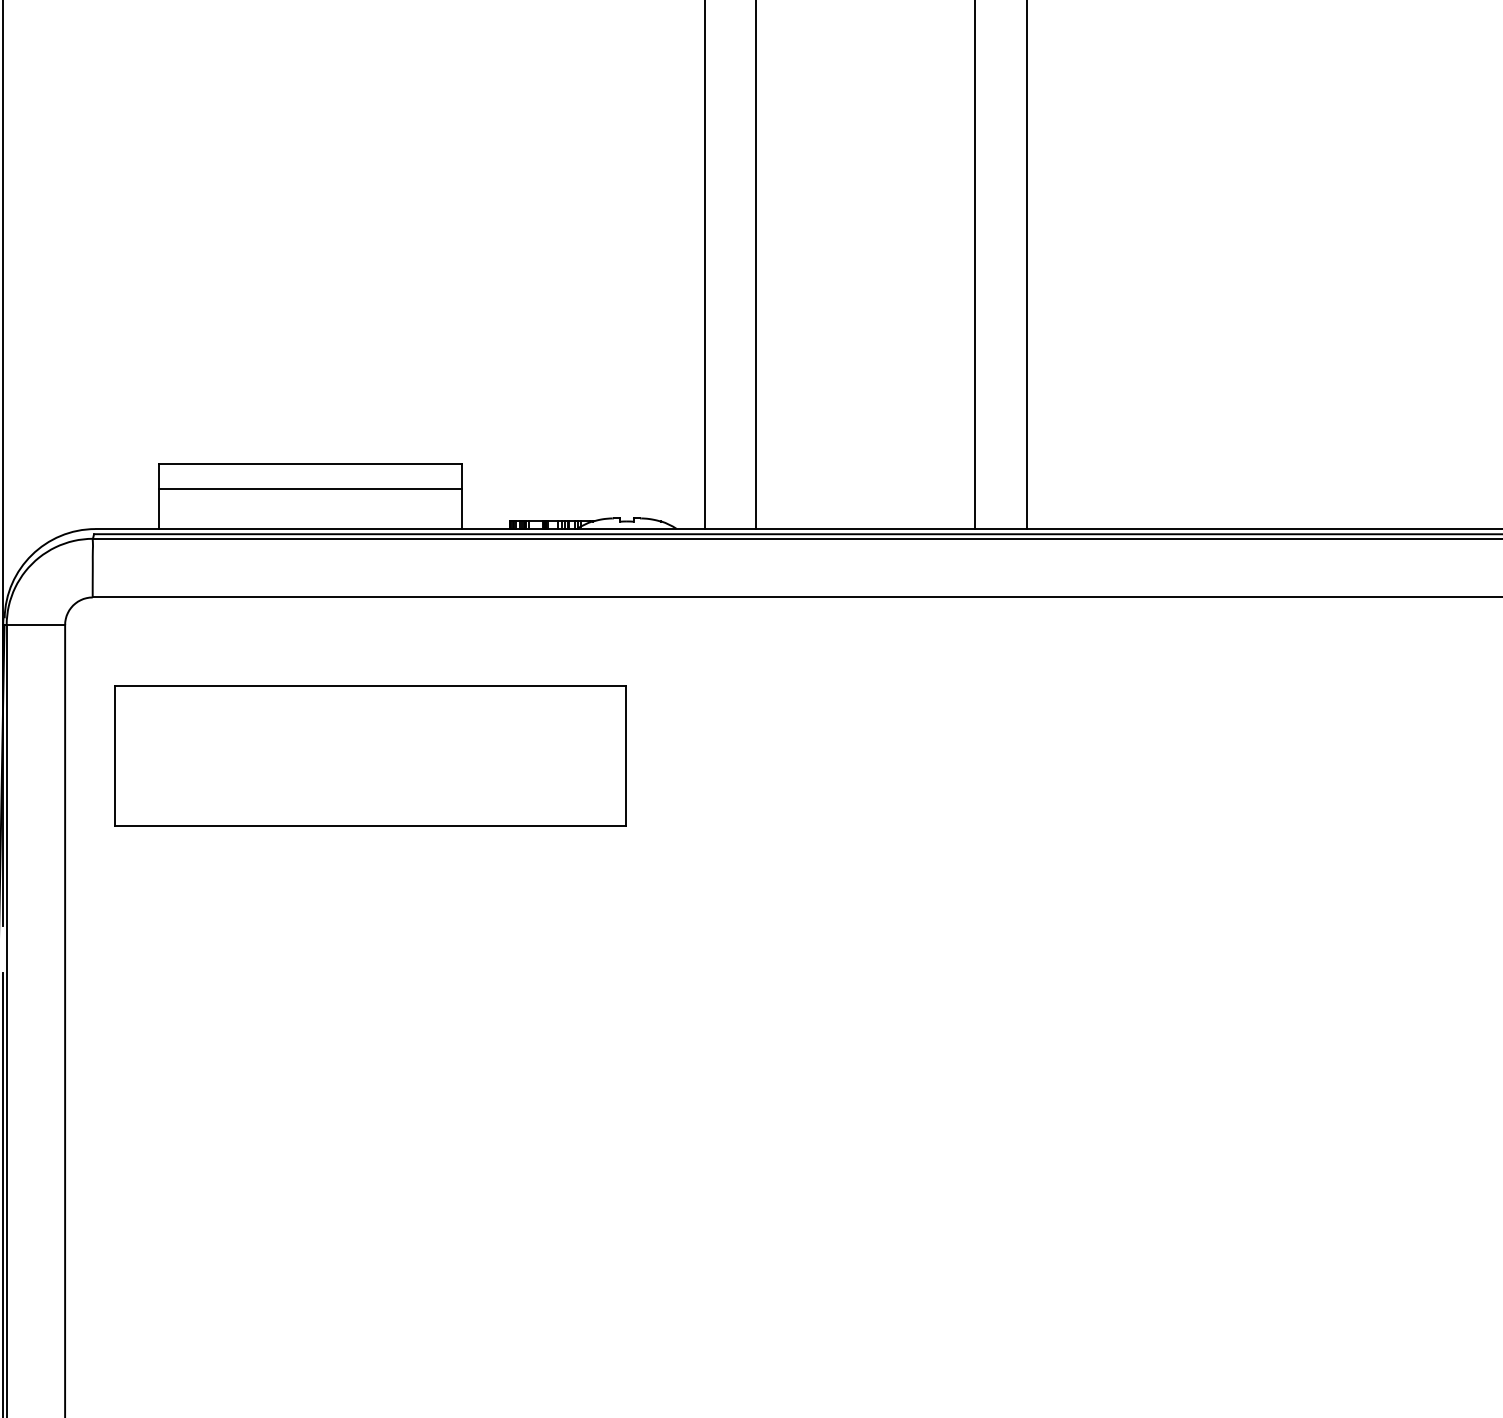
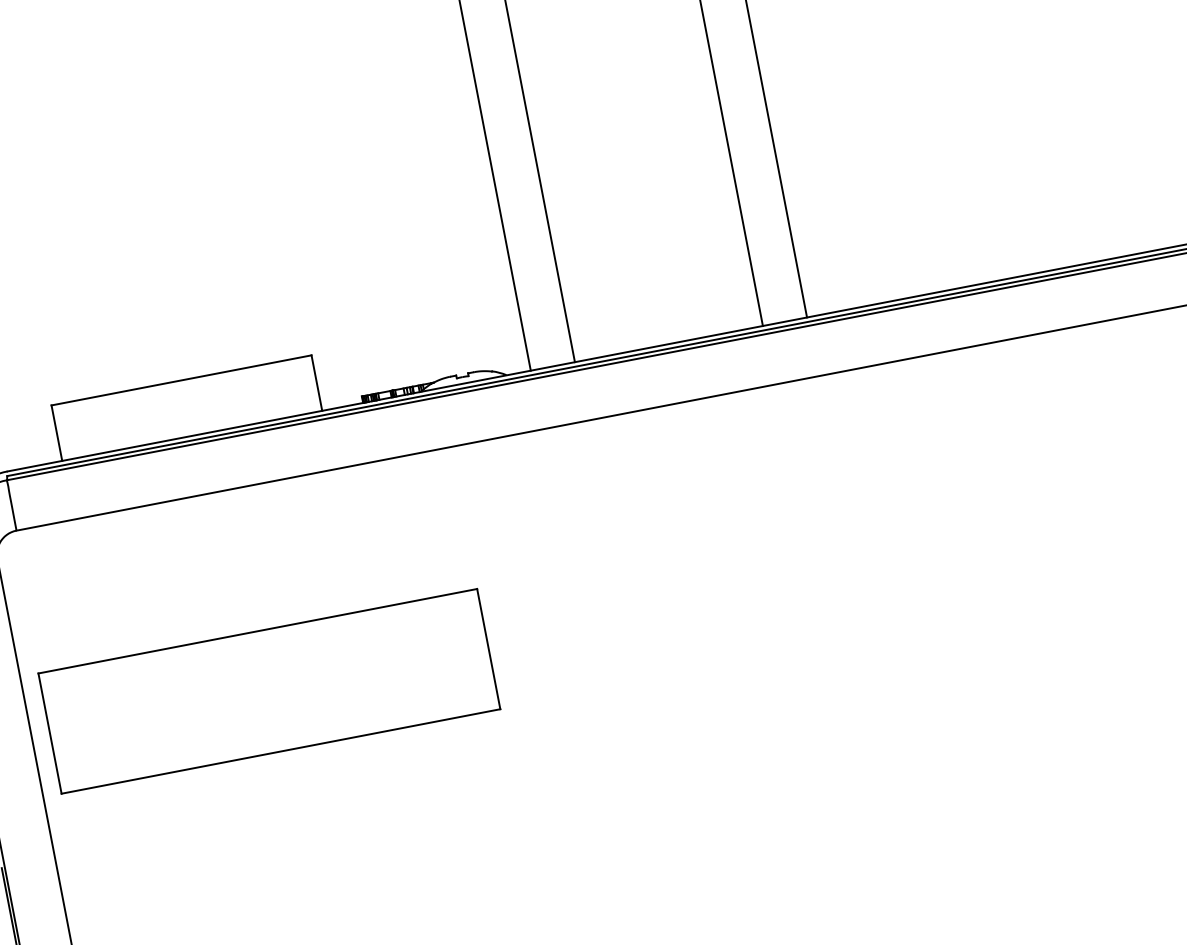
line: (310, 489) -> (185, 401), removed
part: (370, 755) -> (269, 691), moved

